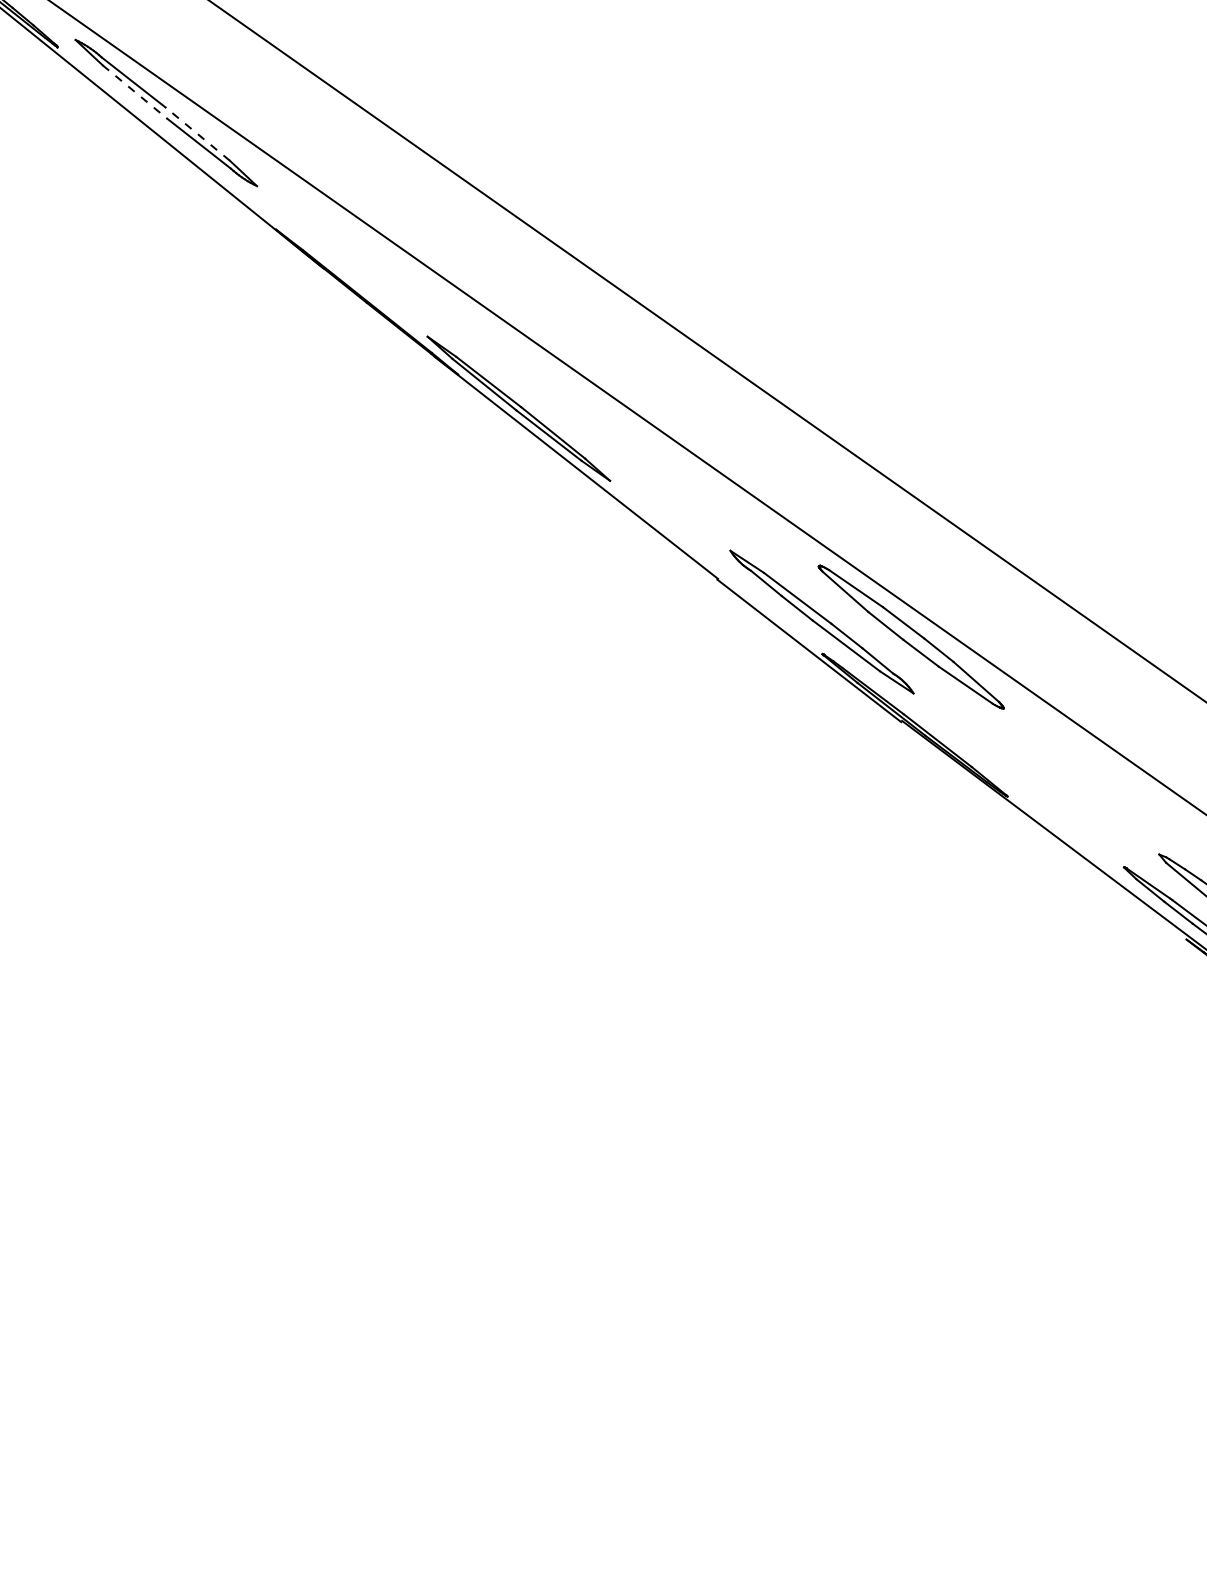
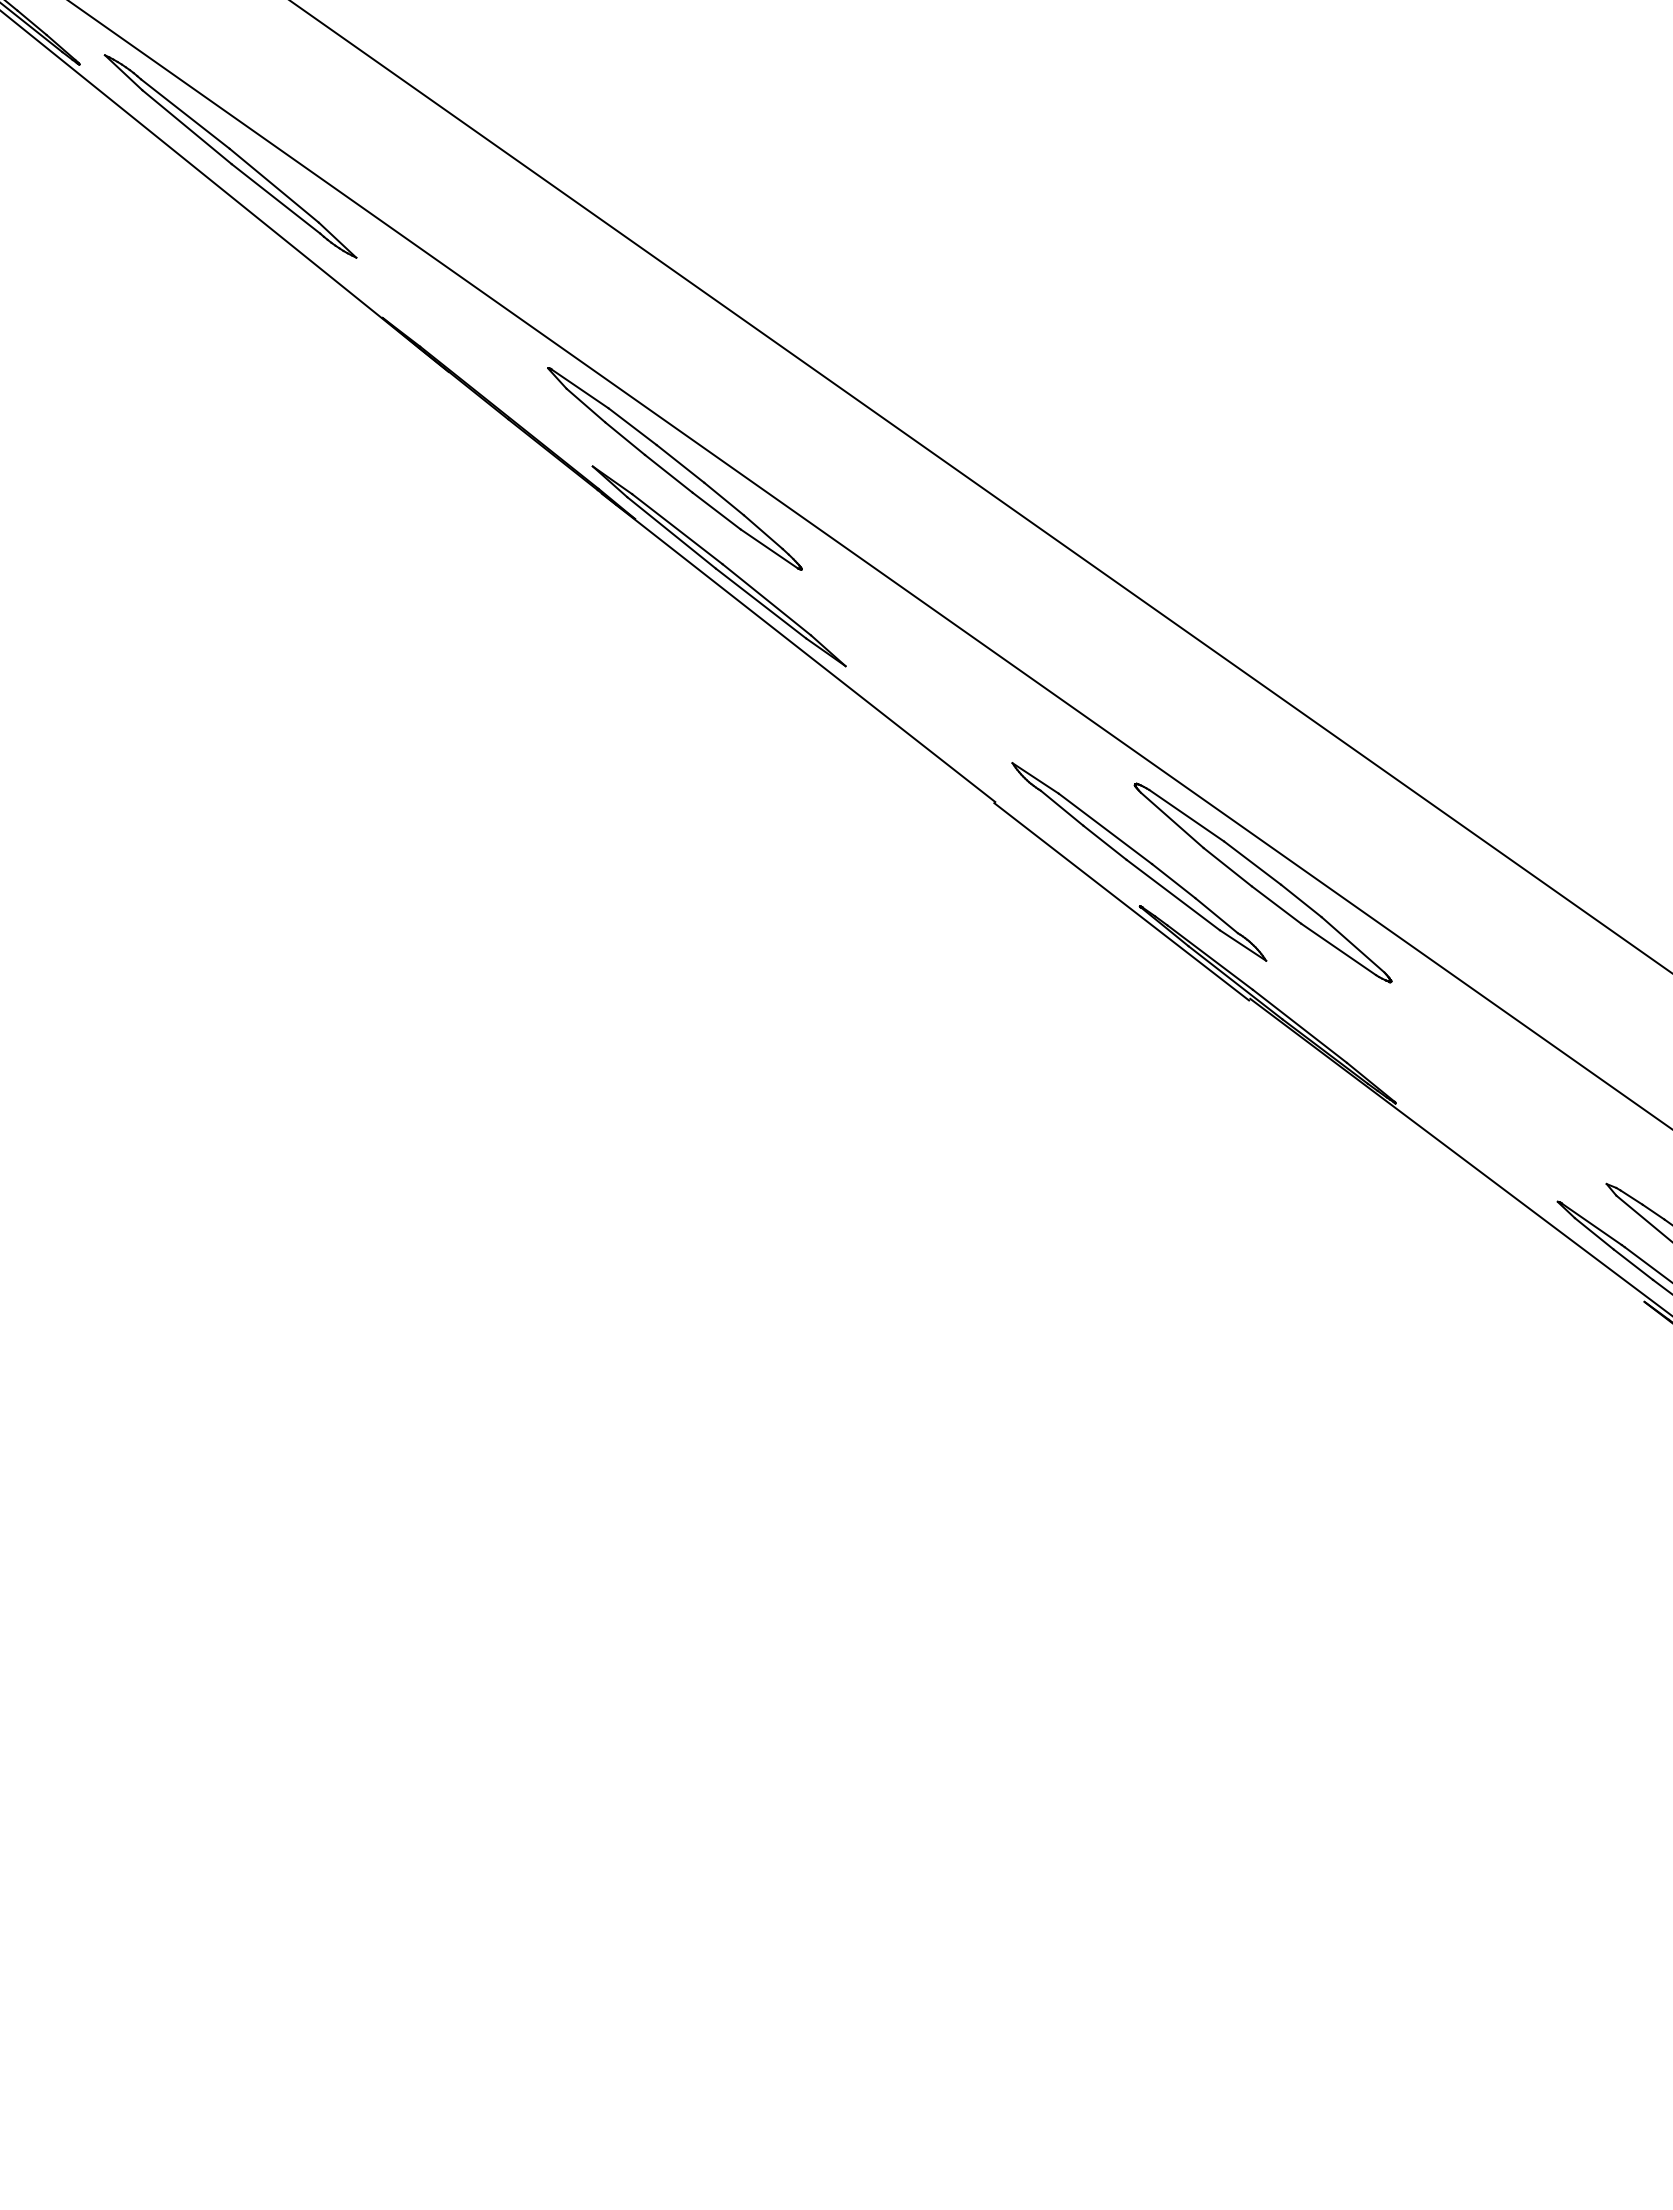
line: (135, 92) -> (187, 127), dashed -> solid
line: (197, 133) -> (274, 185), dashed -> solid
part: (486, 338) -> (674, 468), added

